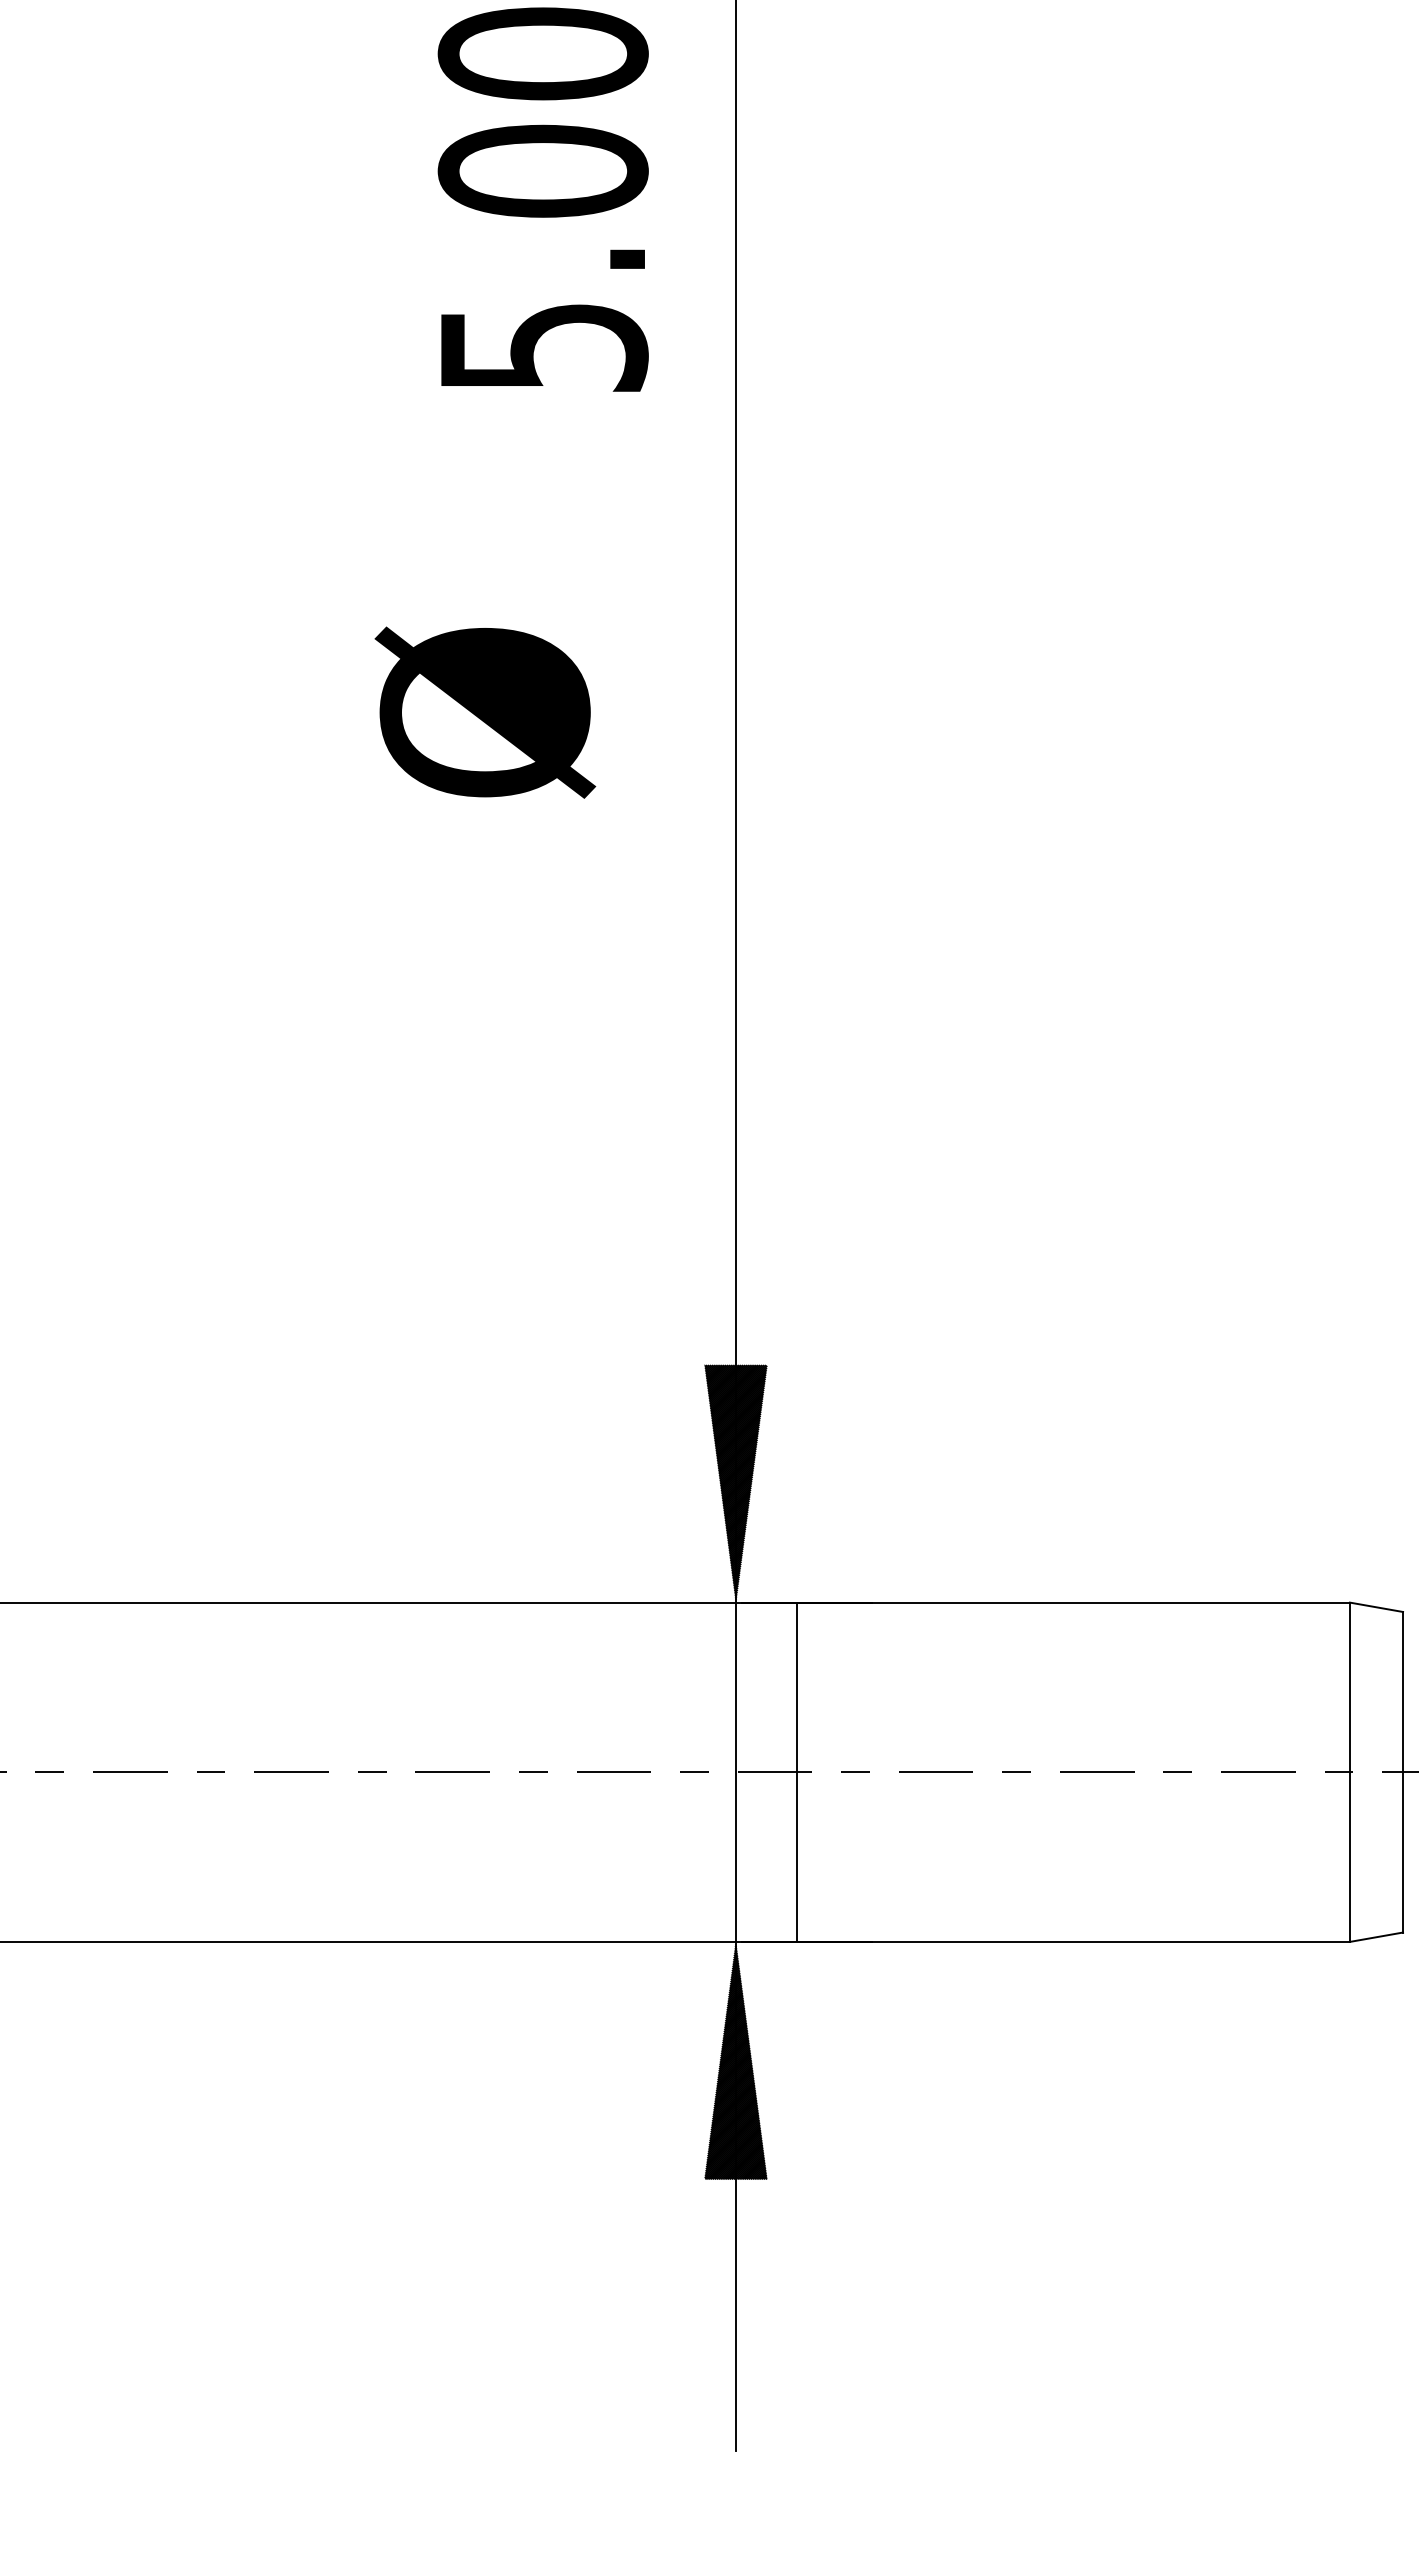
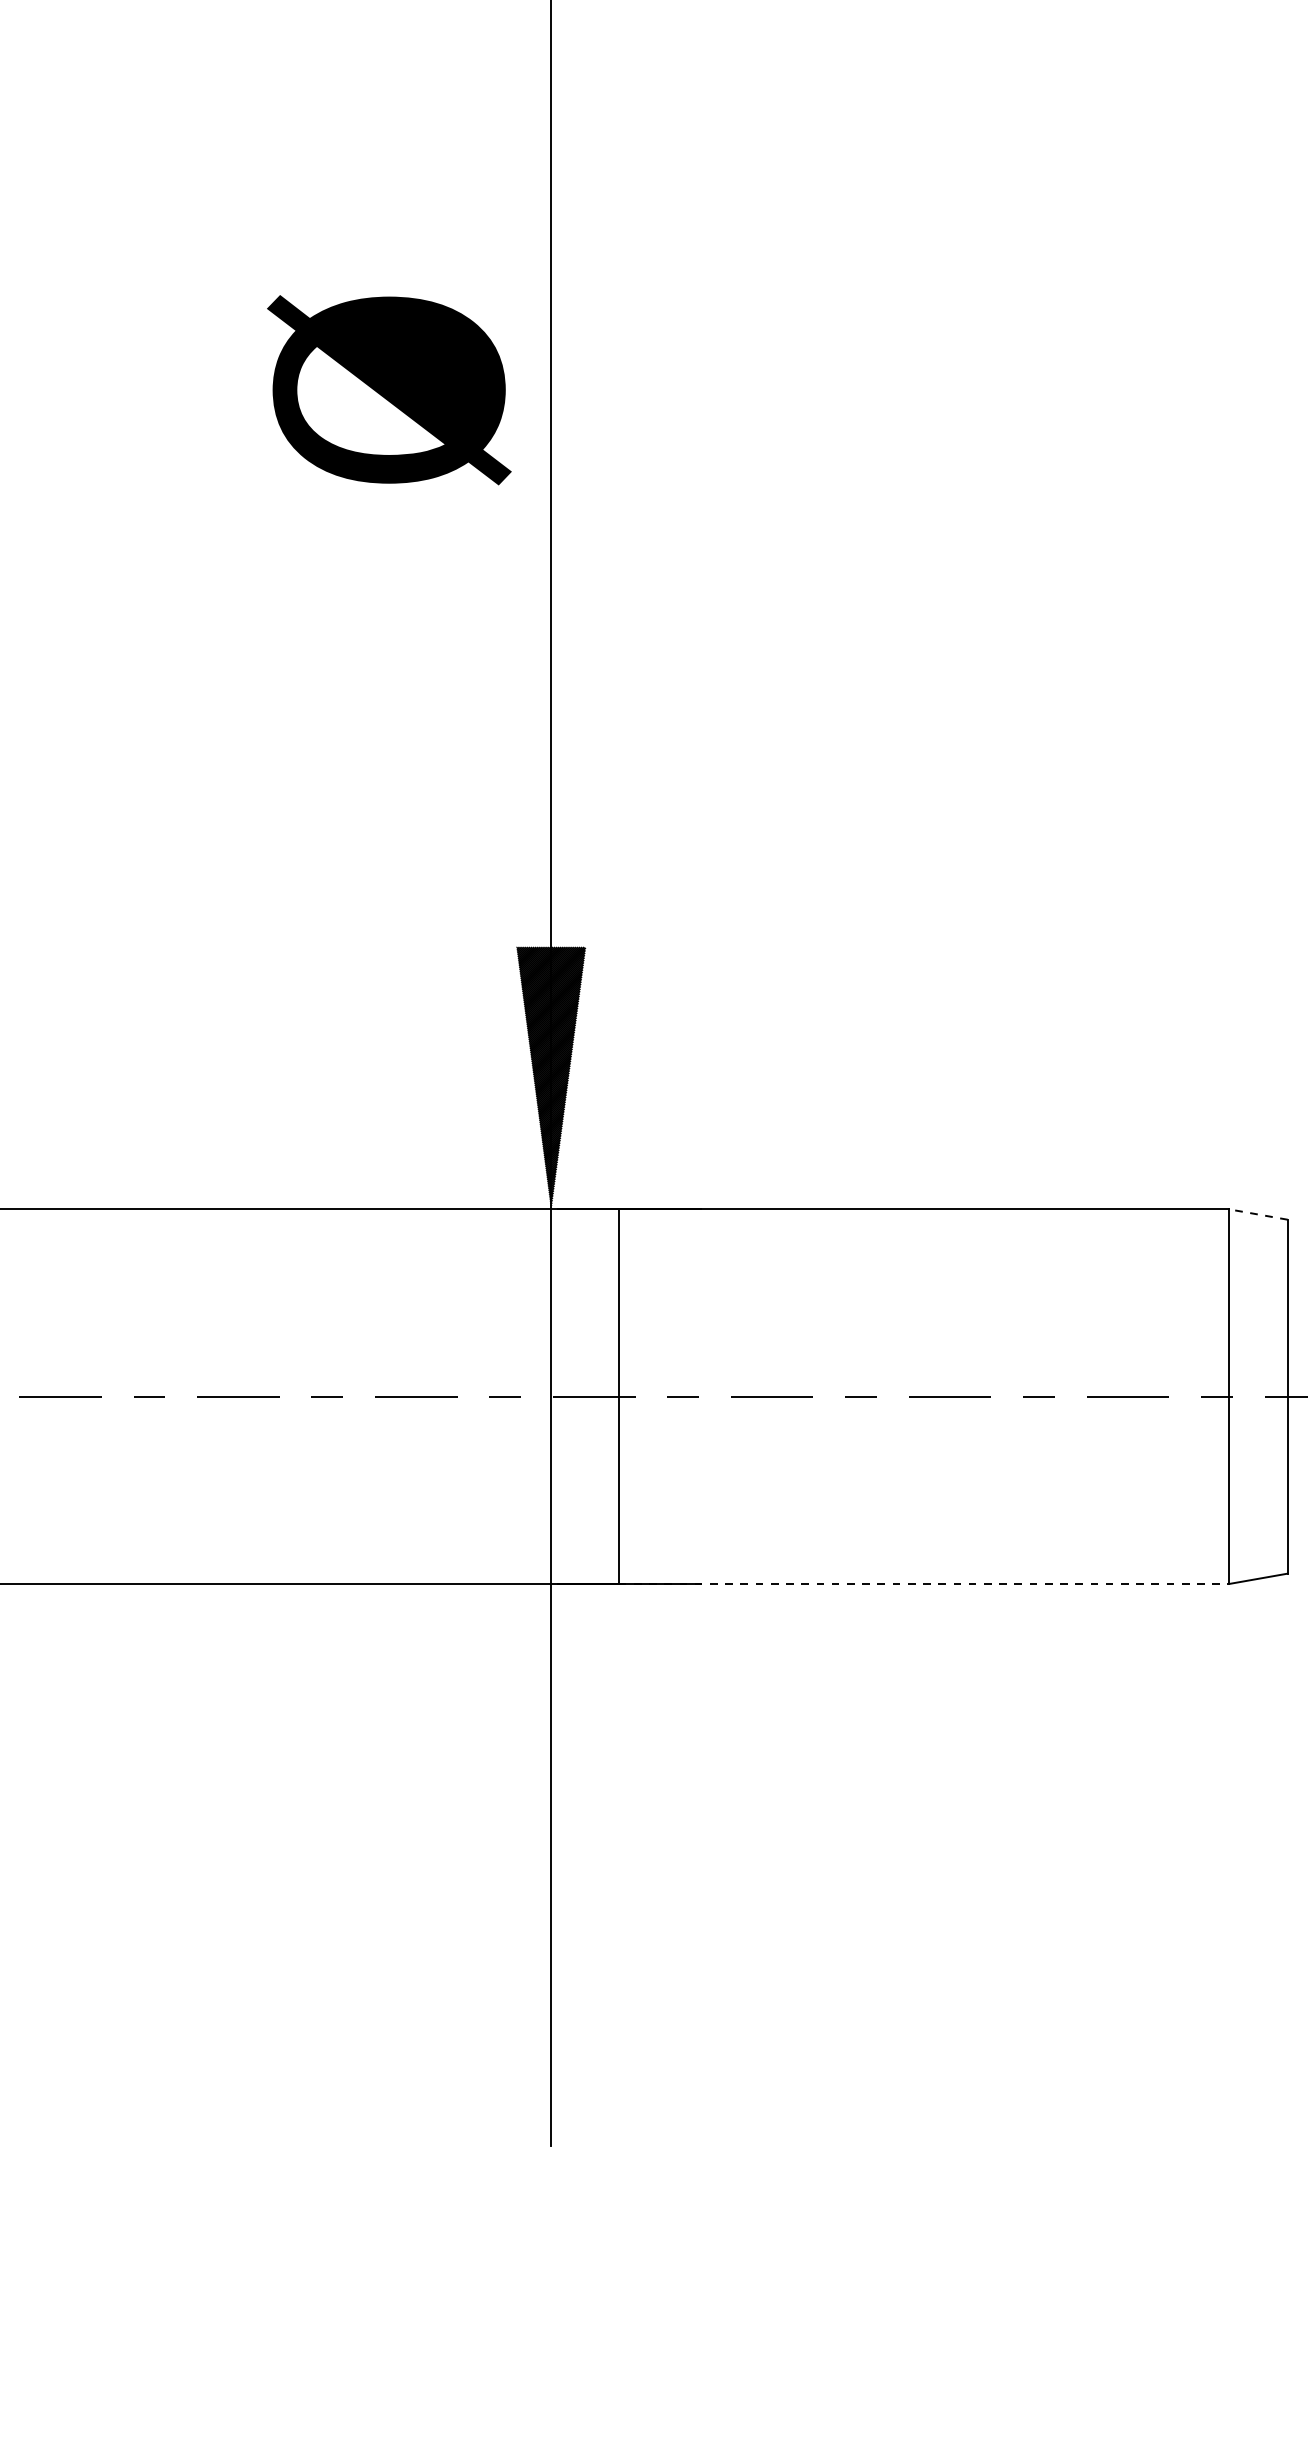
text: (485, 712) -> (389, 390), moved
line: (1376, 1607) -> (1258, 1214), solid -> dashed
line: (1074, 1941) -> (925, 1583), solid -> dashed
hatch: (735, 2060) -> (550, 1714), removed

